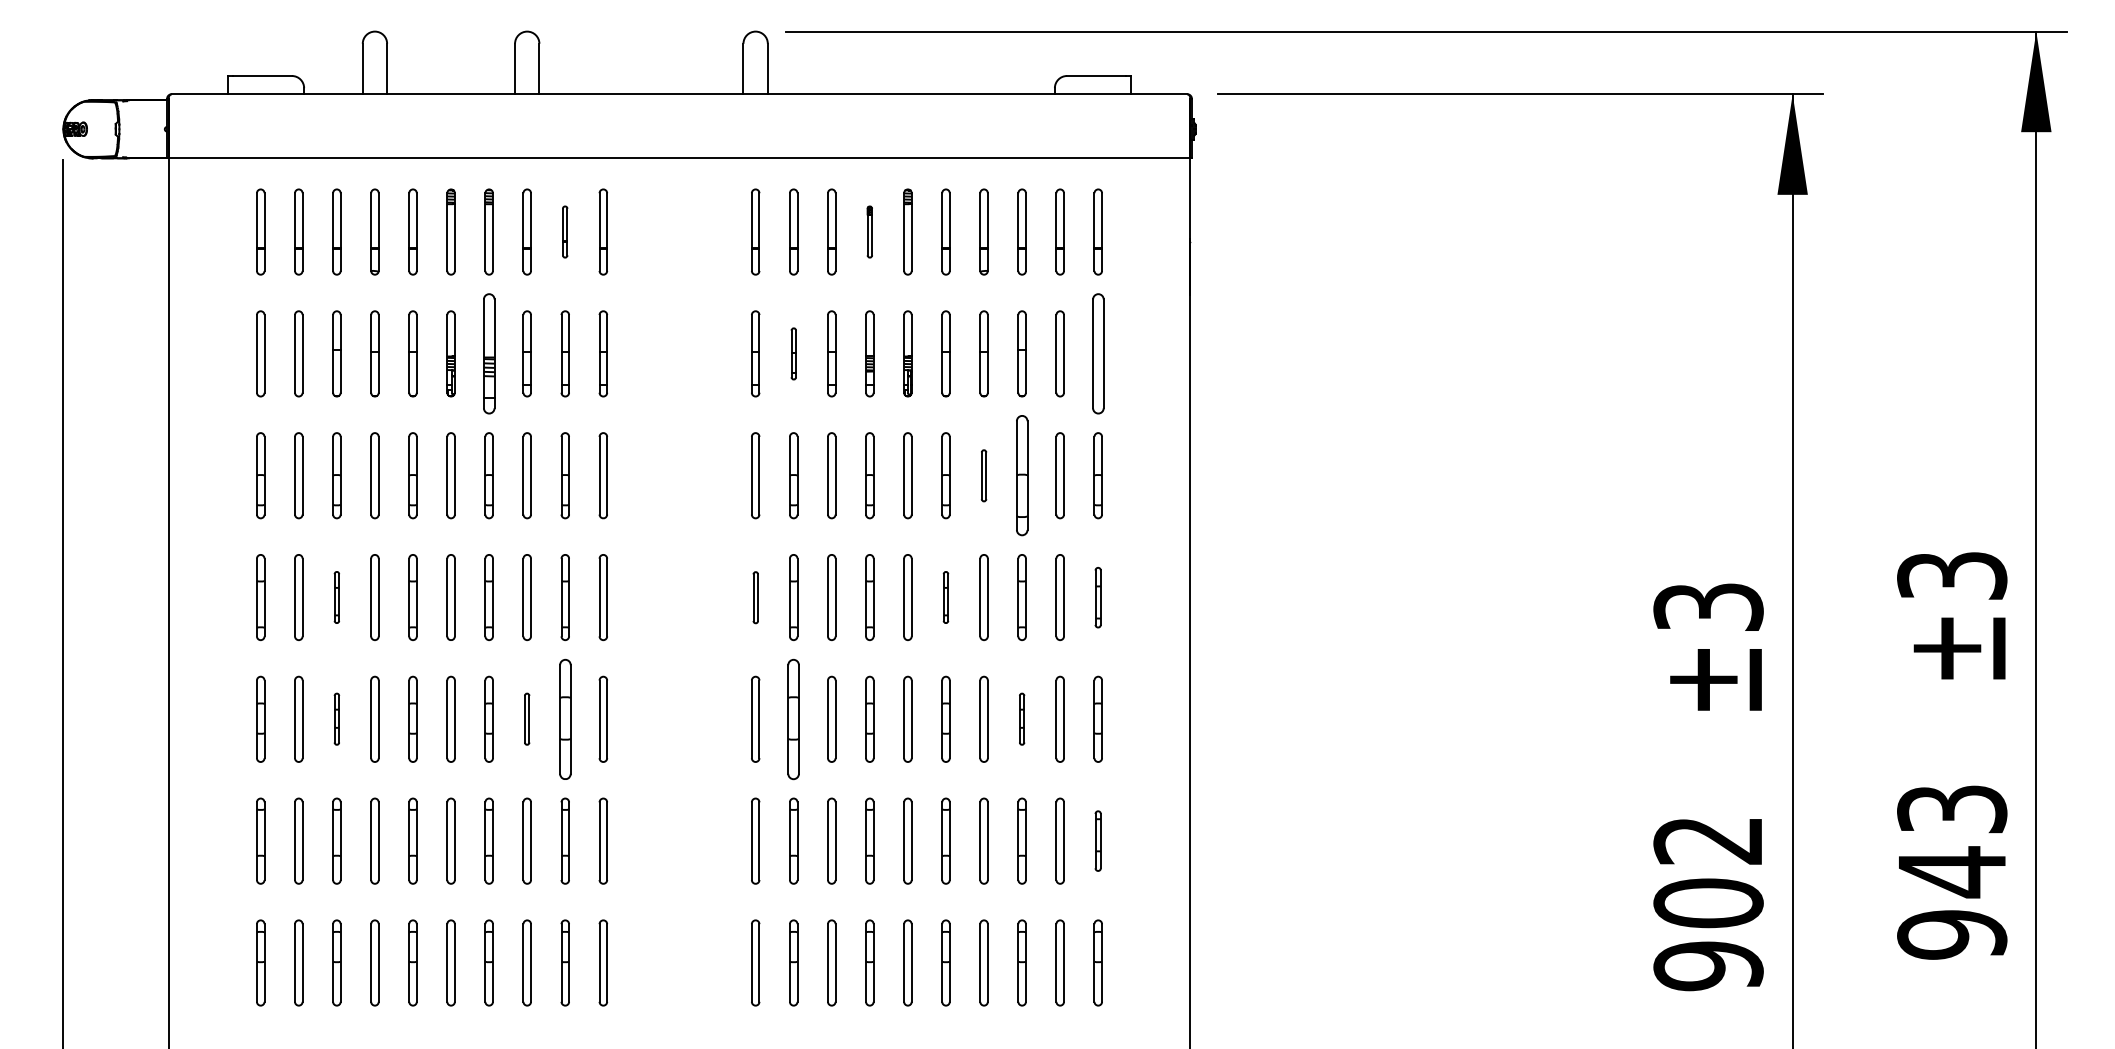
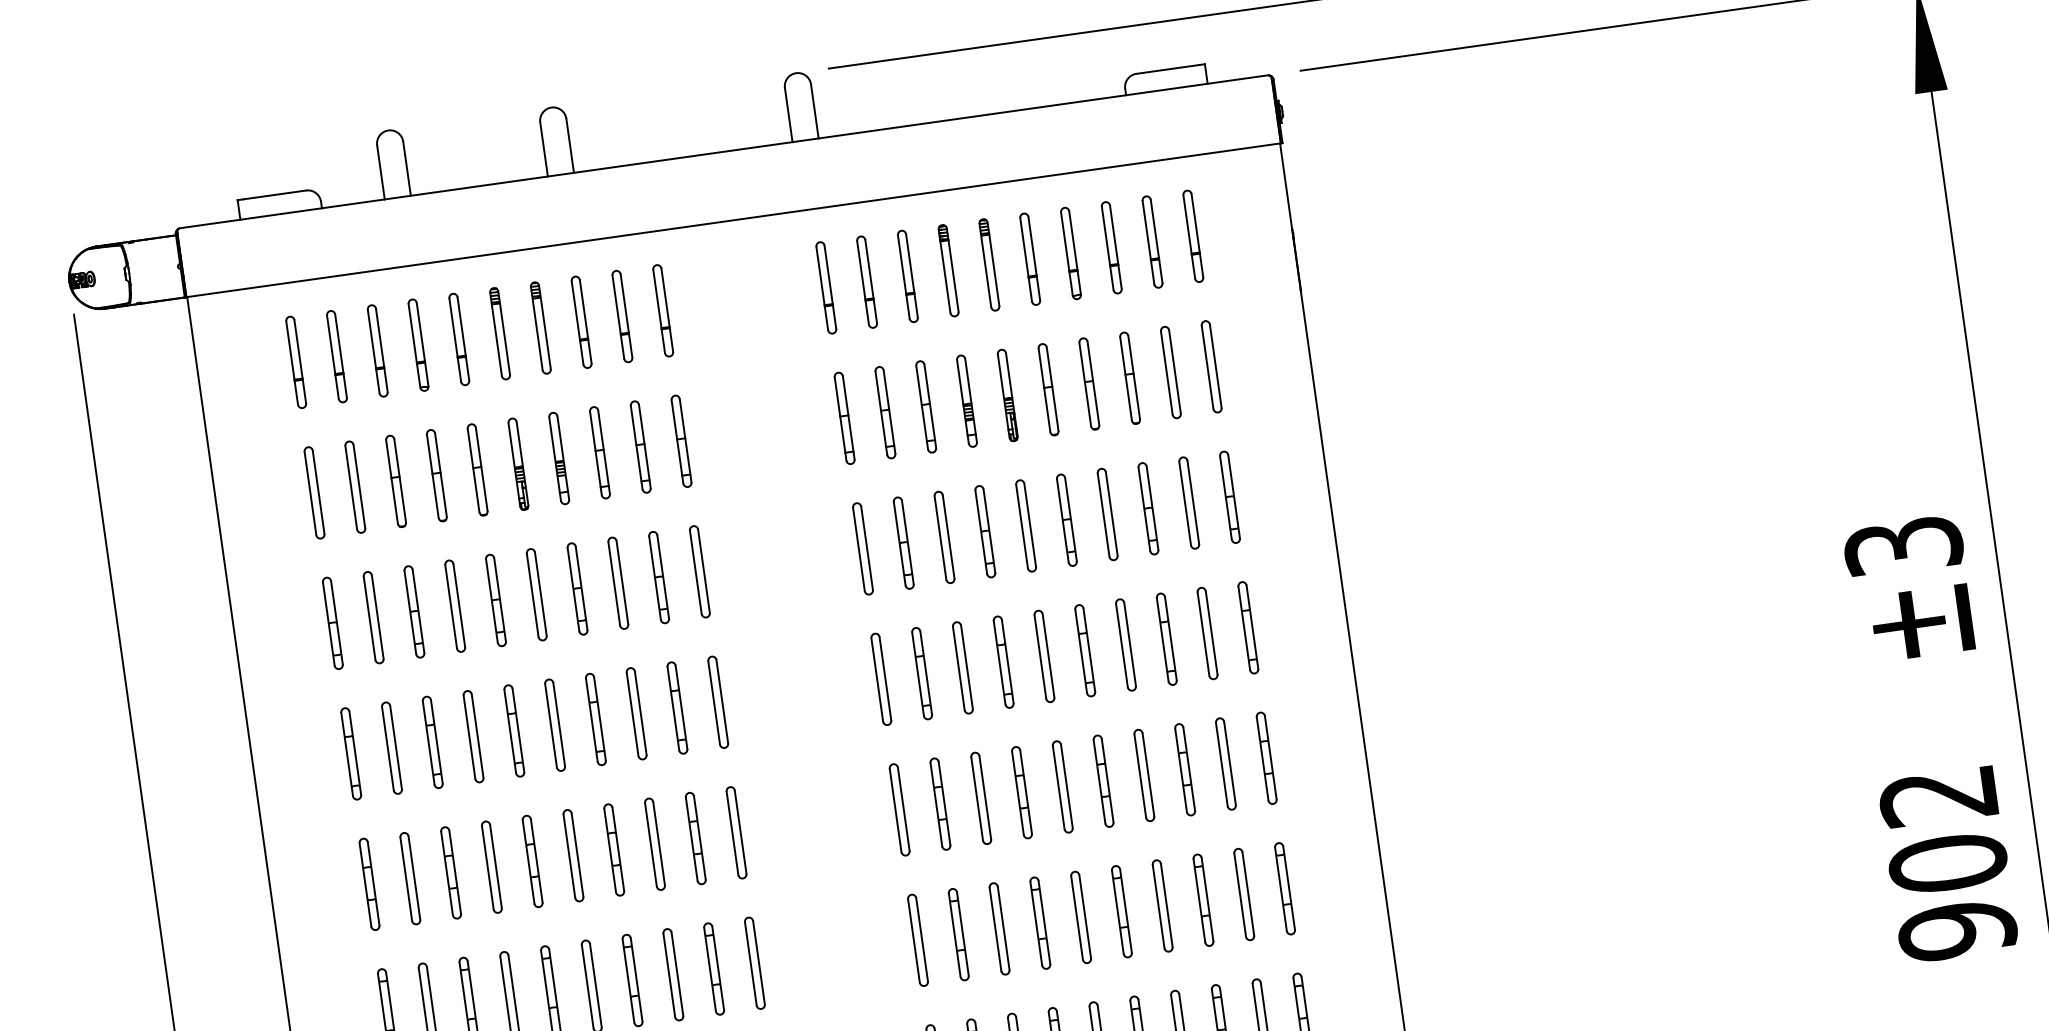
part: (564, 231) -> (621, 316), size x1.67
part: (869, 231) -> (948, 270), size x1.67
part: (488, 353) -> (558, 458), size x0.71
part: (793, 353) -> (885, 412), size x1.67
part: (1097, 353) -> (1210, 366), size x0.71
part: (983, 475) -> (1107, 514), size x1.67
part: (1021, 475) -> (1147, 508), size x0.71
part: (336, 597) -> (432, 742), size x1.67
part: (755, 597) -> (881, 679), size x1.67
part: (945, 597) -> (1084, 650), size x1.67
part: (1097, 597) -> (1247, 627), size x1.43
part: (336, 718) -> (450, 872), size x1.67
part: (526, 718) -> (654, 843), size x1.67
part: (564, 718) -> (694, 837), size x0.71
part: (793, 718) -> (940, 803), size x0.71
part: (1021, 718) -> (1184, 768), size x1.67
part: (1097, 840) -> (1284, 888), size x1.43

